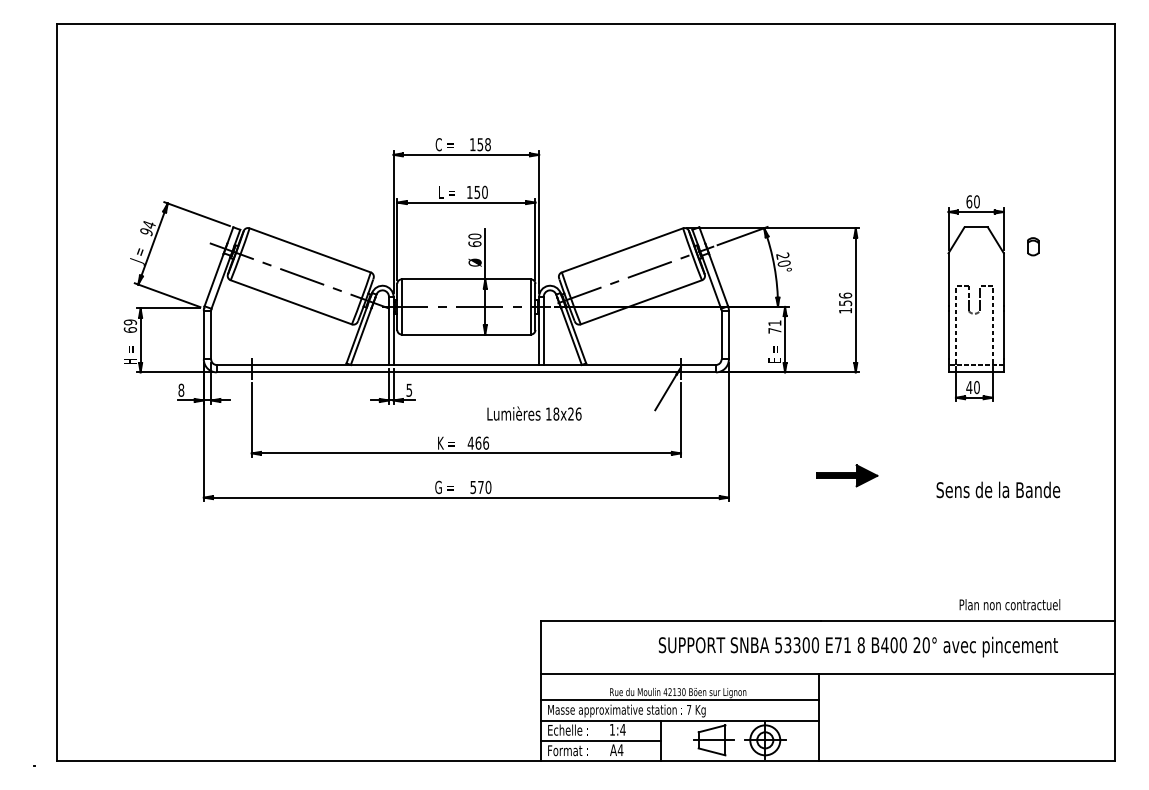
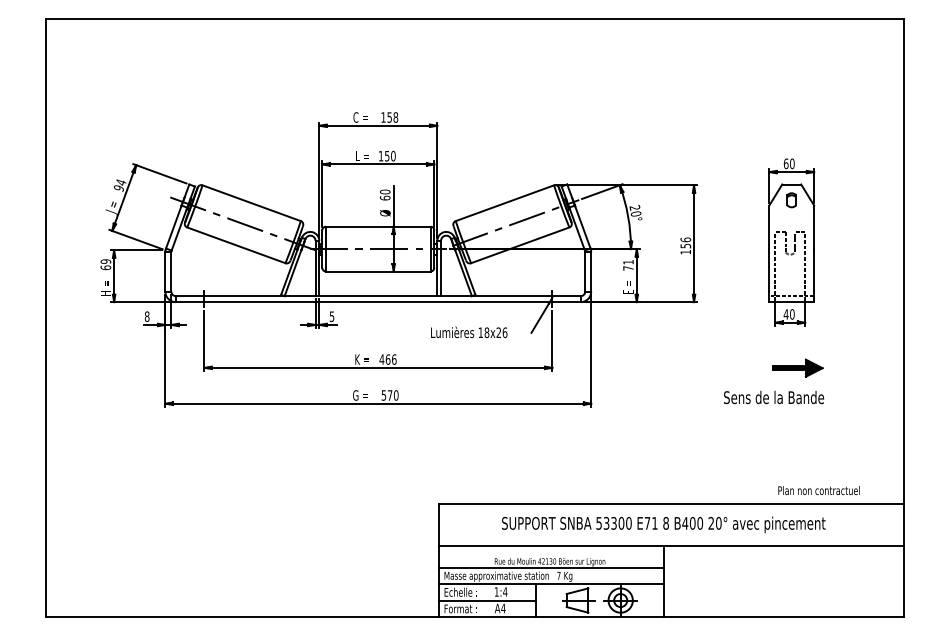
part: (1033, 246) -> (791, 200), moved
text: (534, 413) -> (469, 332), moved
part: (847, 475) -> (798, 367), moved
text: (998, 489) -> (774, 397), moved
text: (857, 646) -> (663, 524), moved

